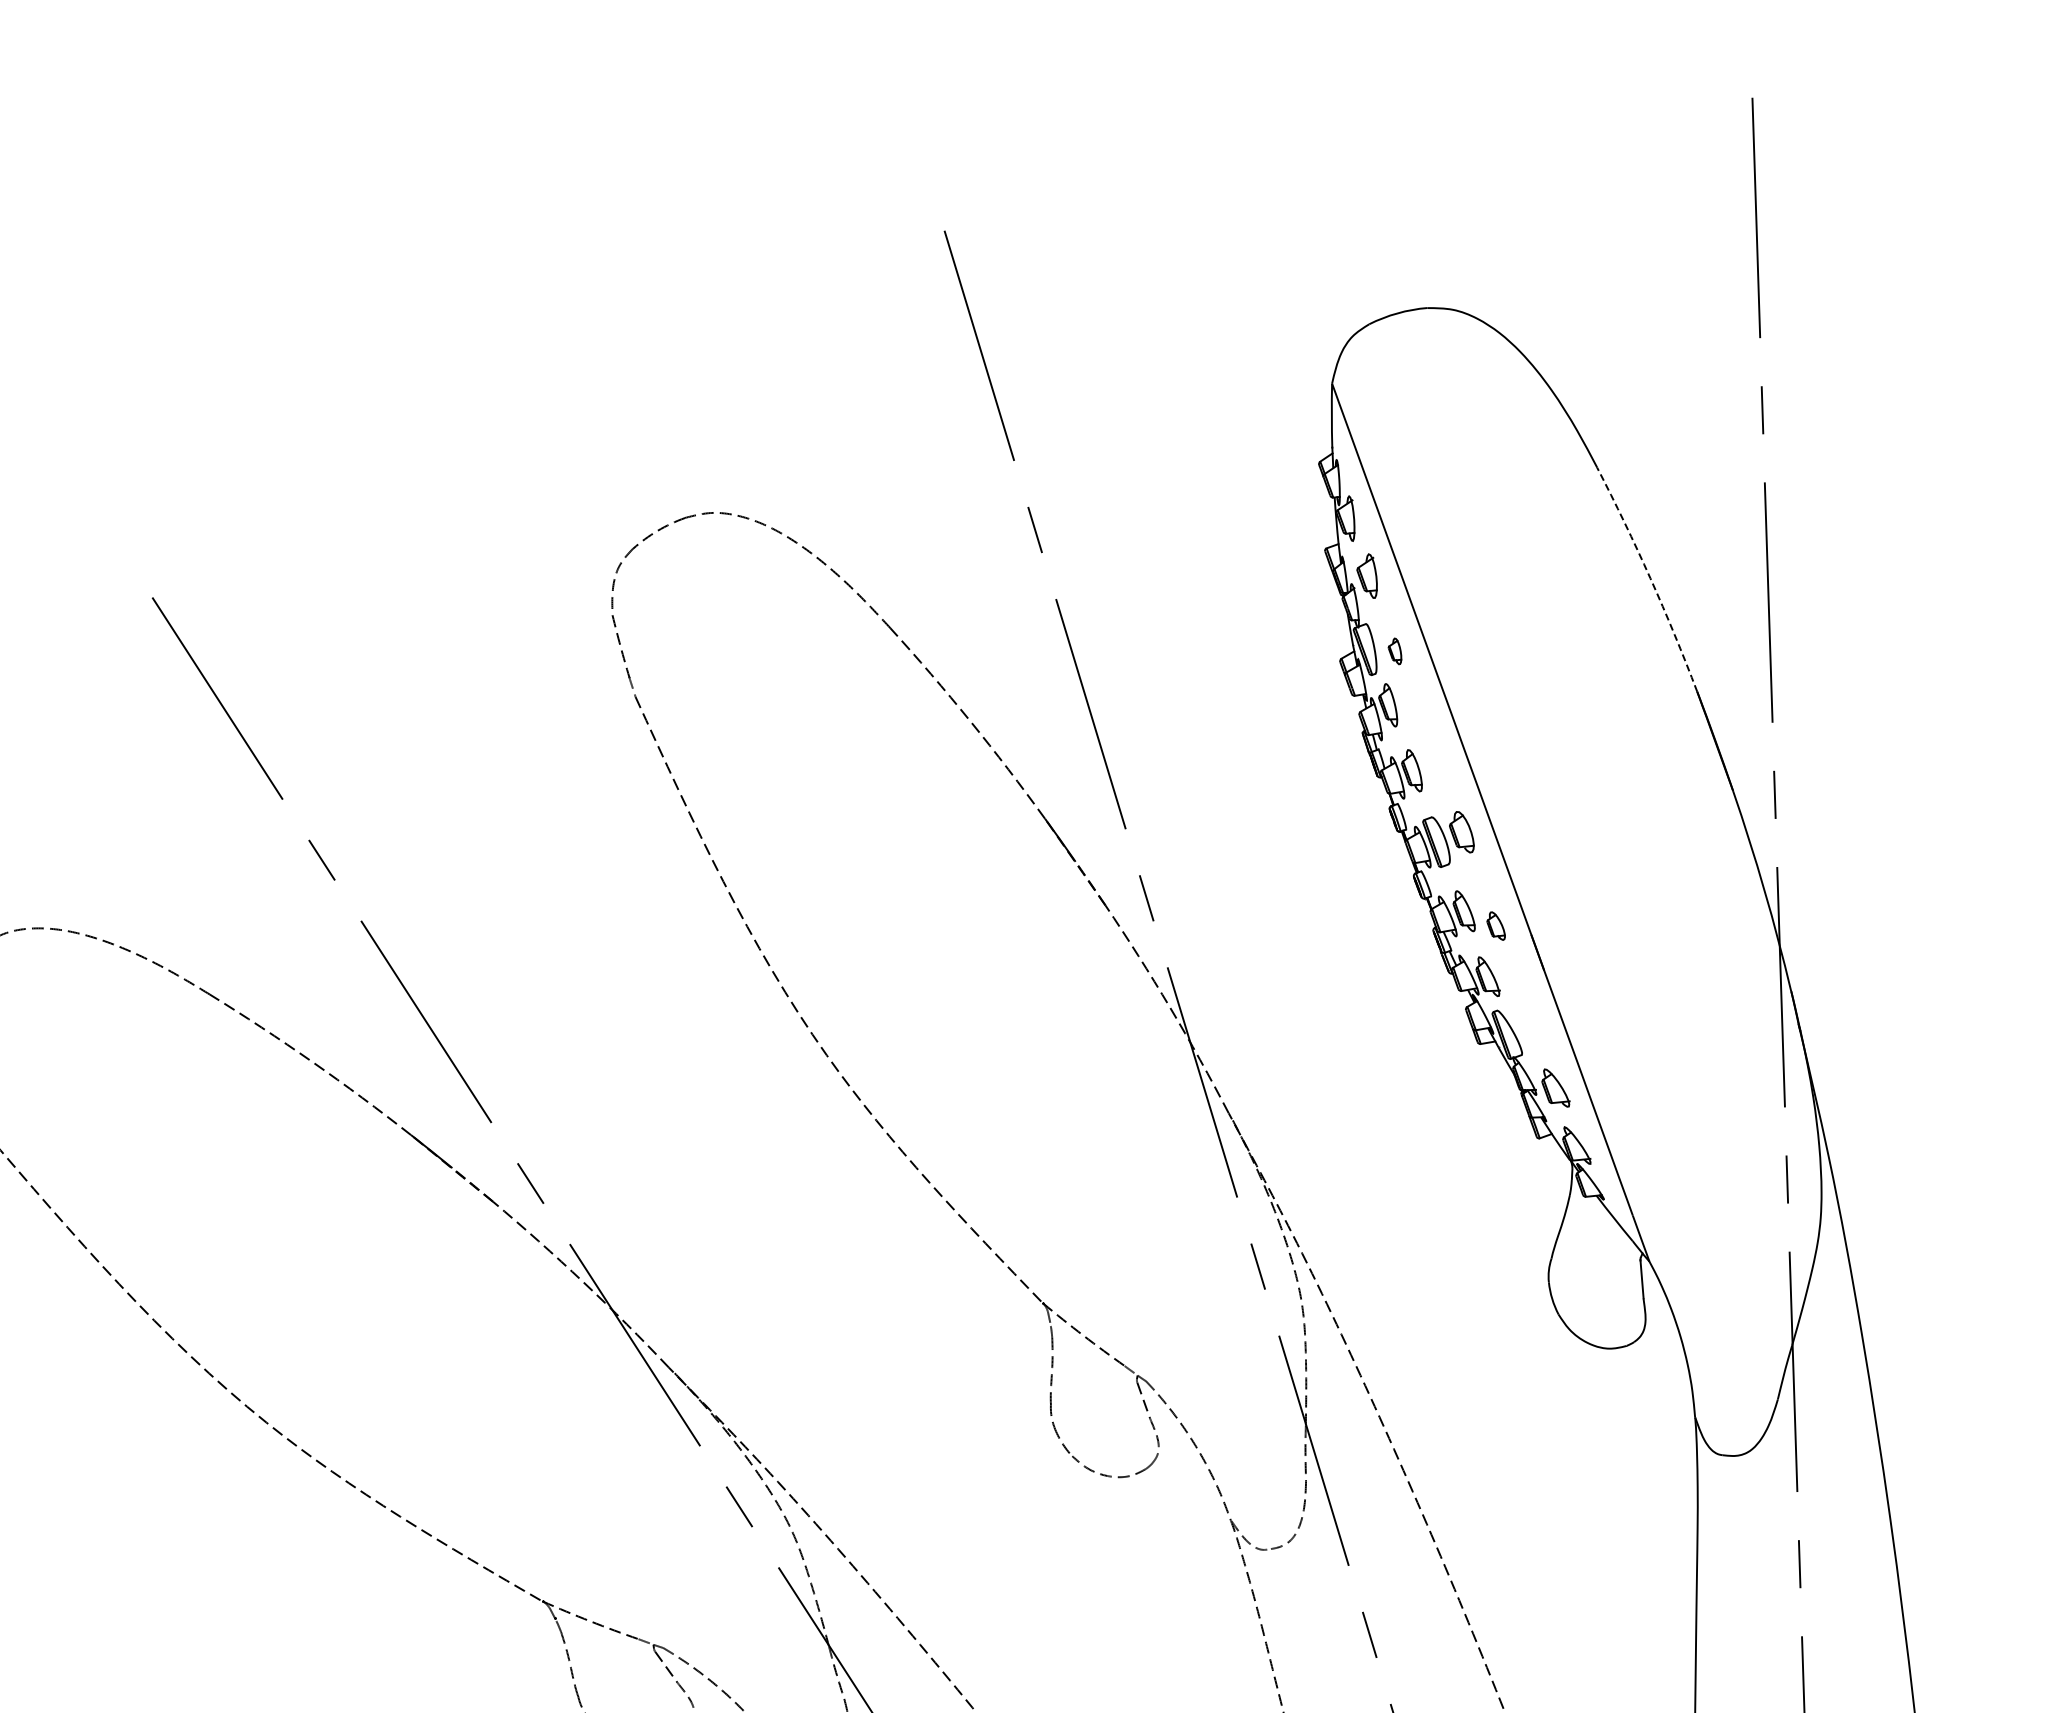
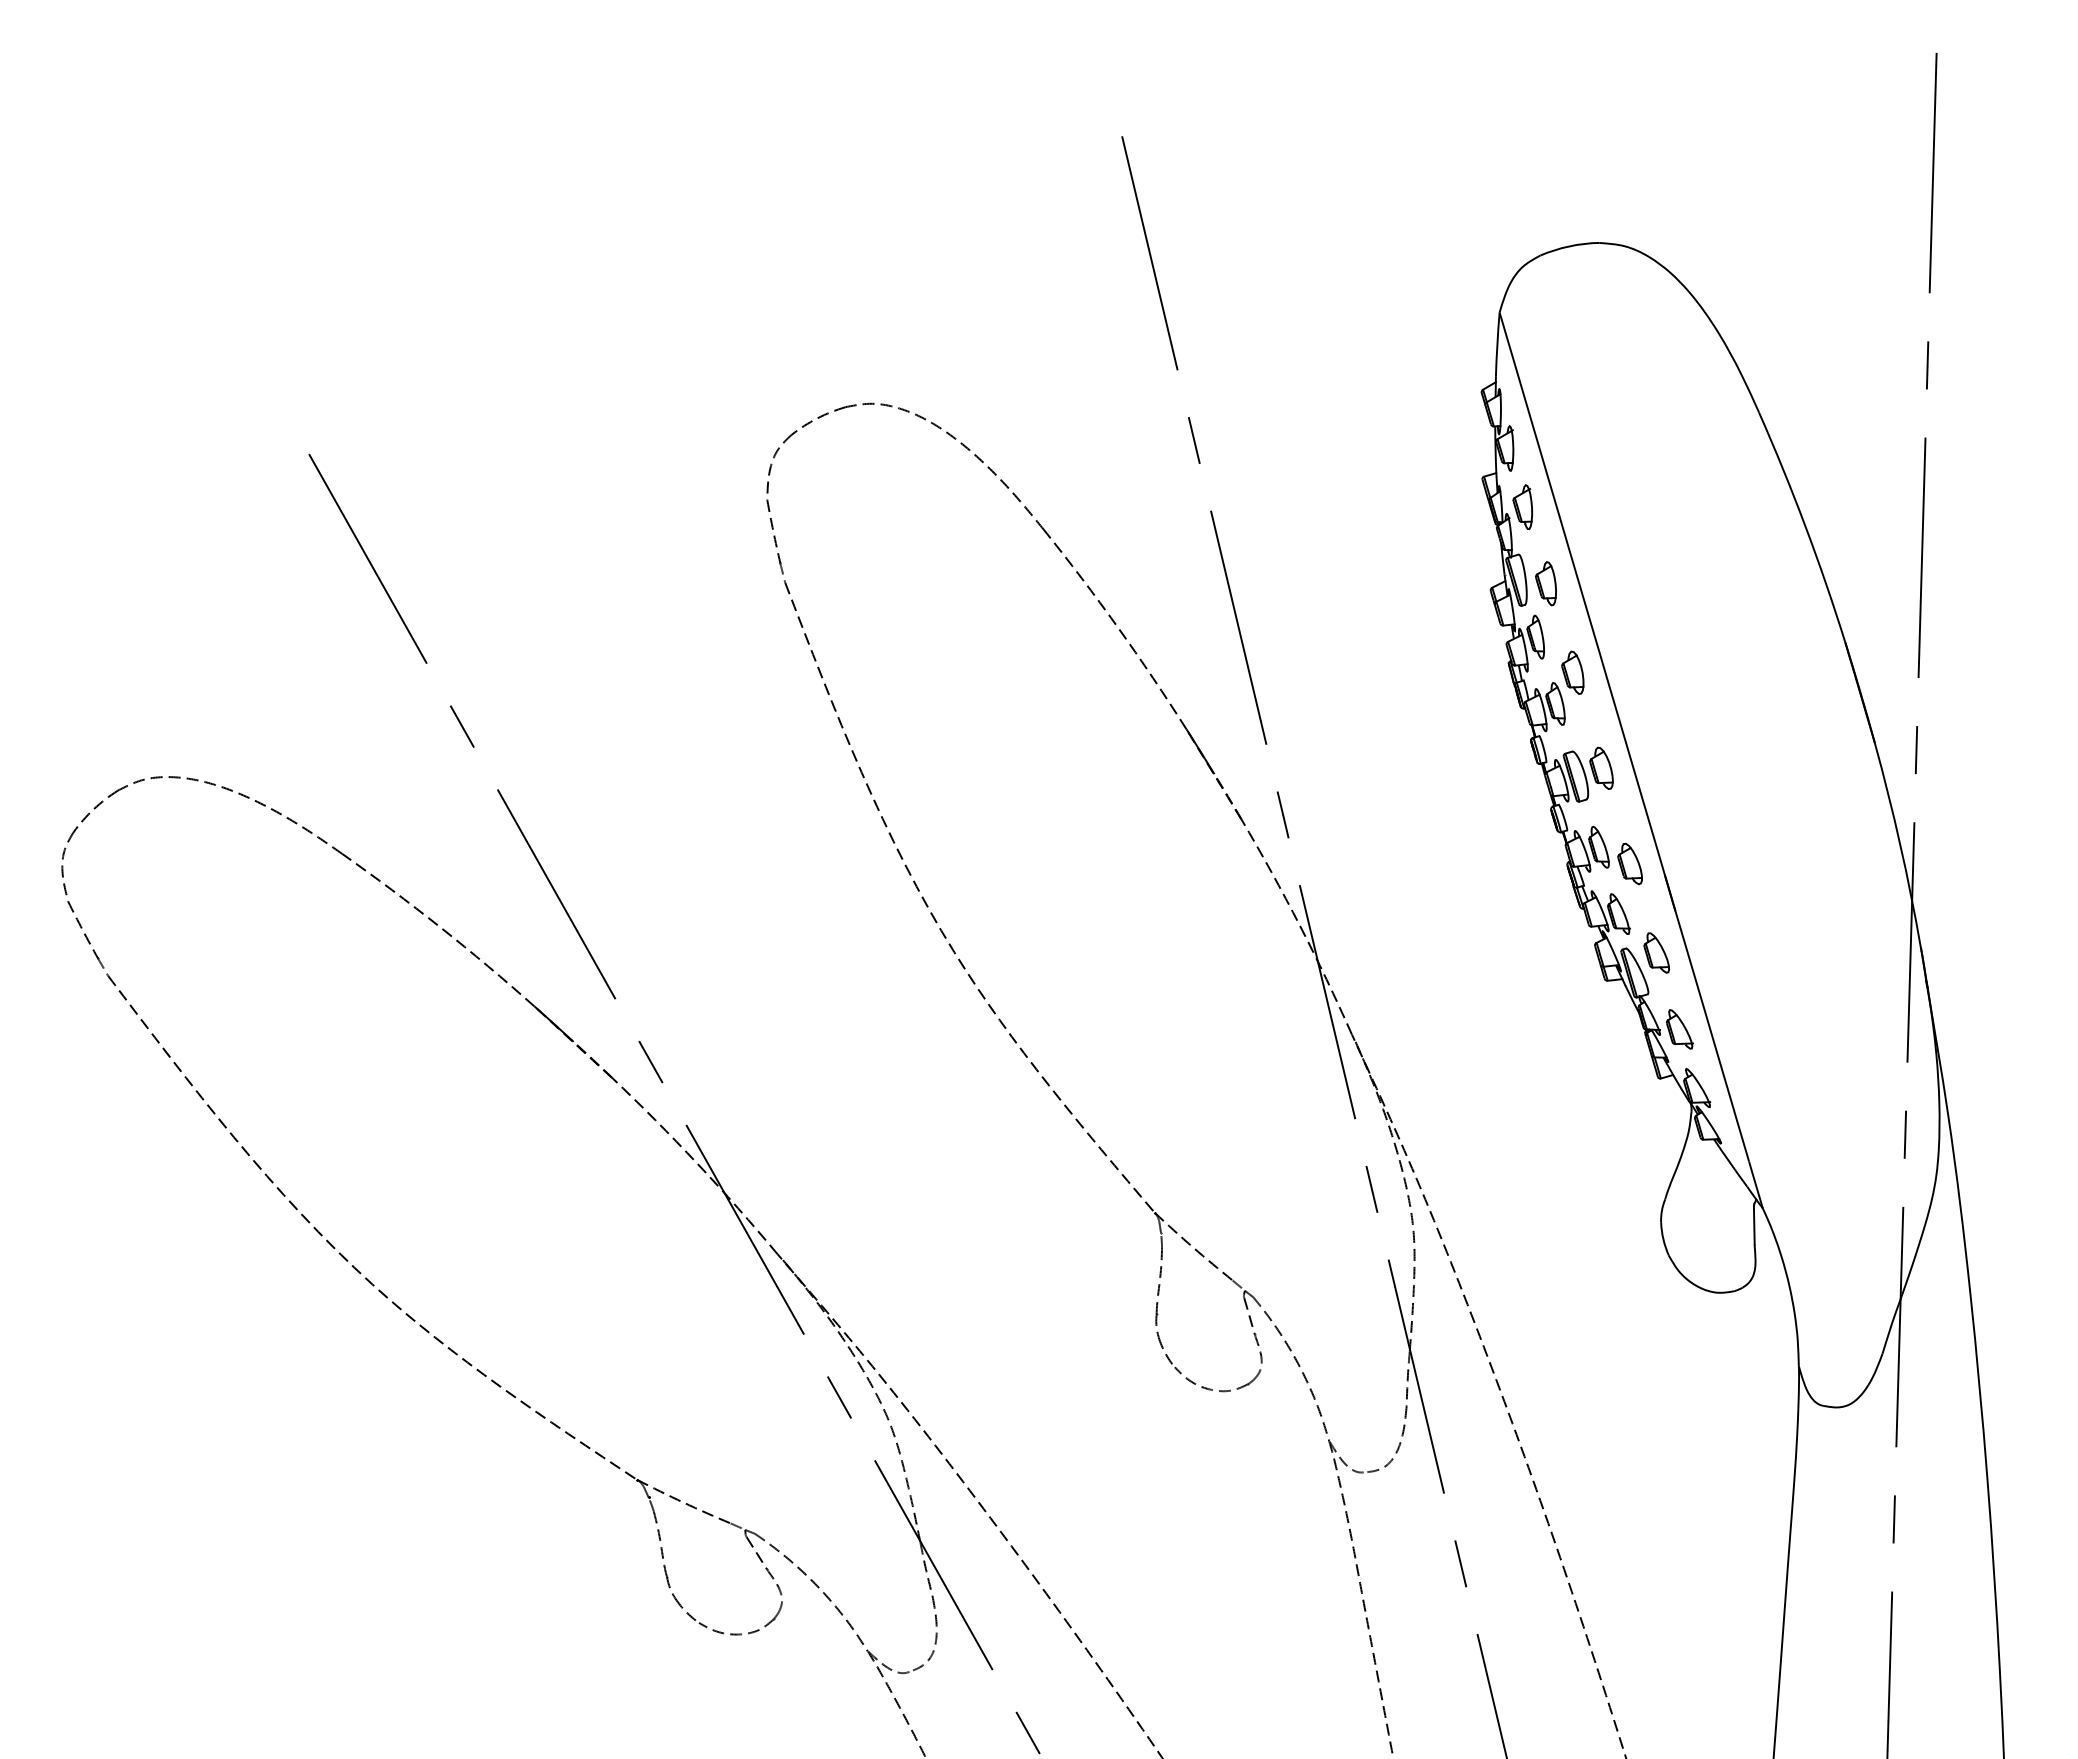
arc: (1650, 578) -> (1805, 526), dashed -> solid
part: (1394, 651) -> (1545, 583), size x1.67
part: (1426, 738) -> (1572, 672), added
part: (1495, 926) -> (1629, 864), size x1.43
part: (1527, 1012) -> (1656, 952), added

